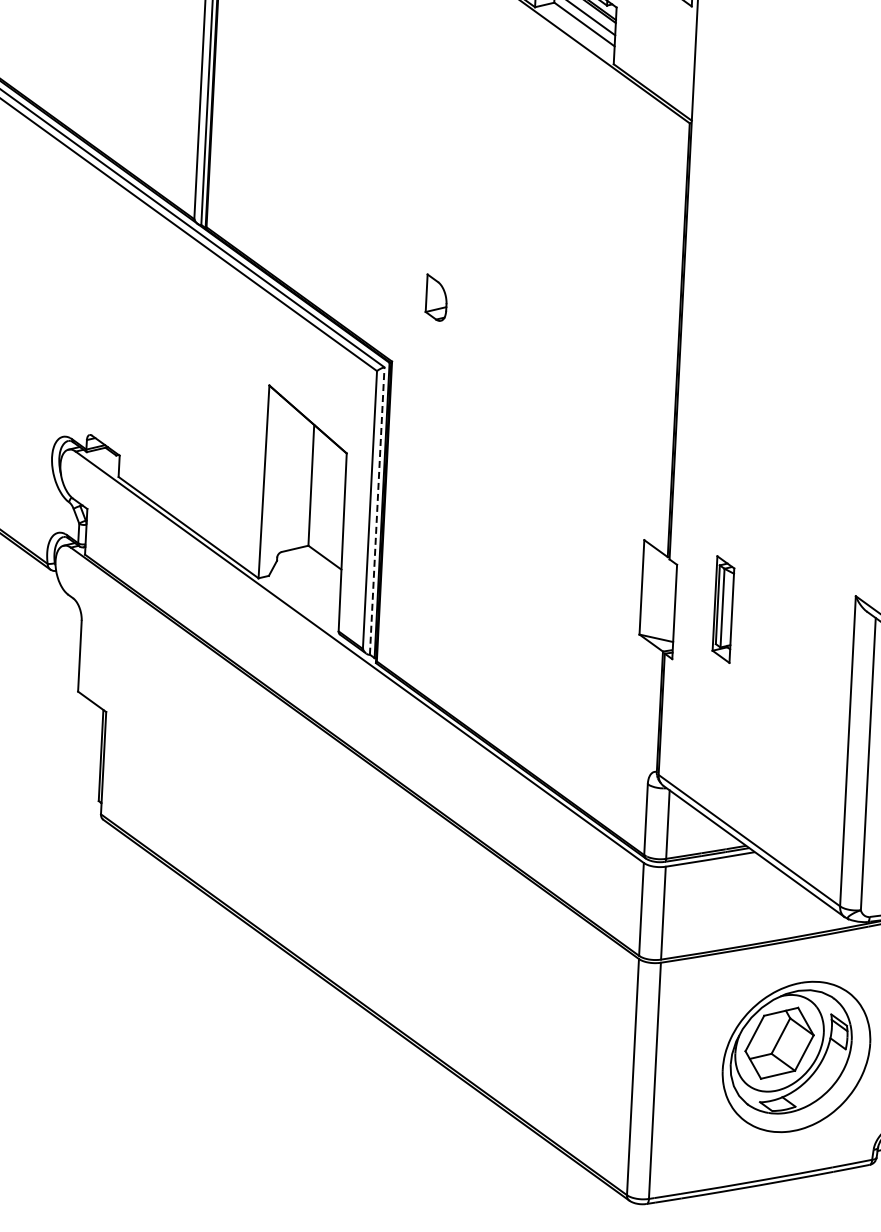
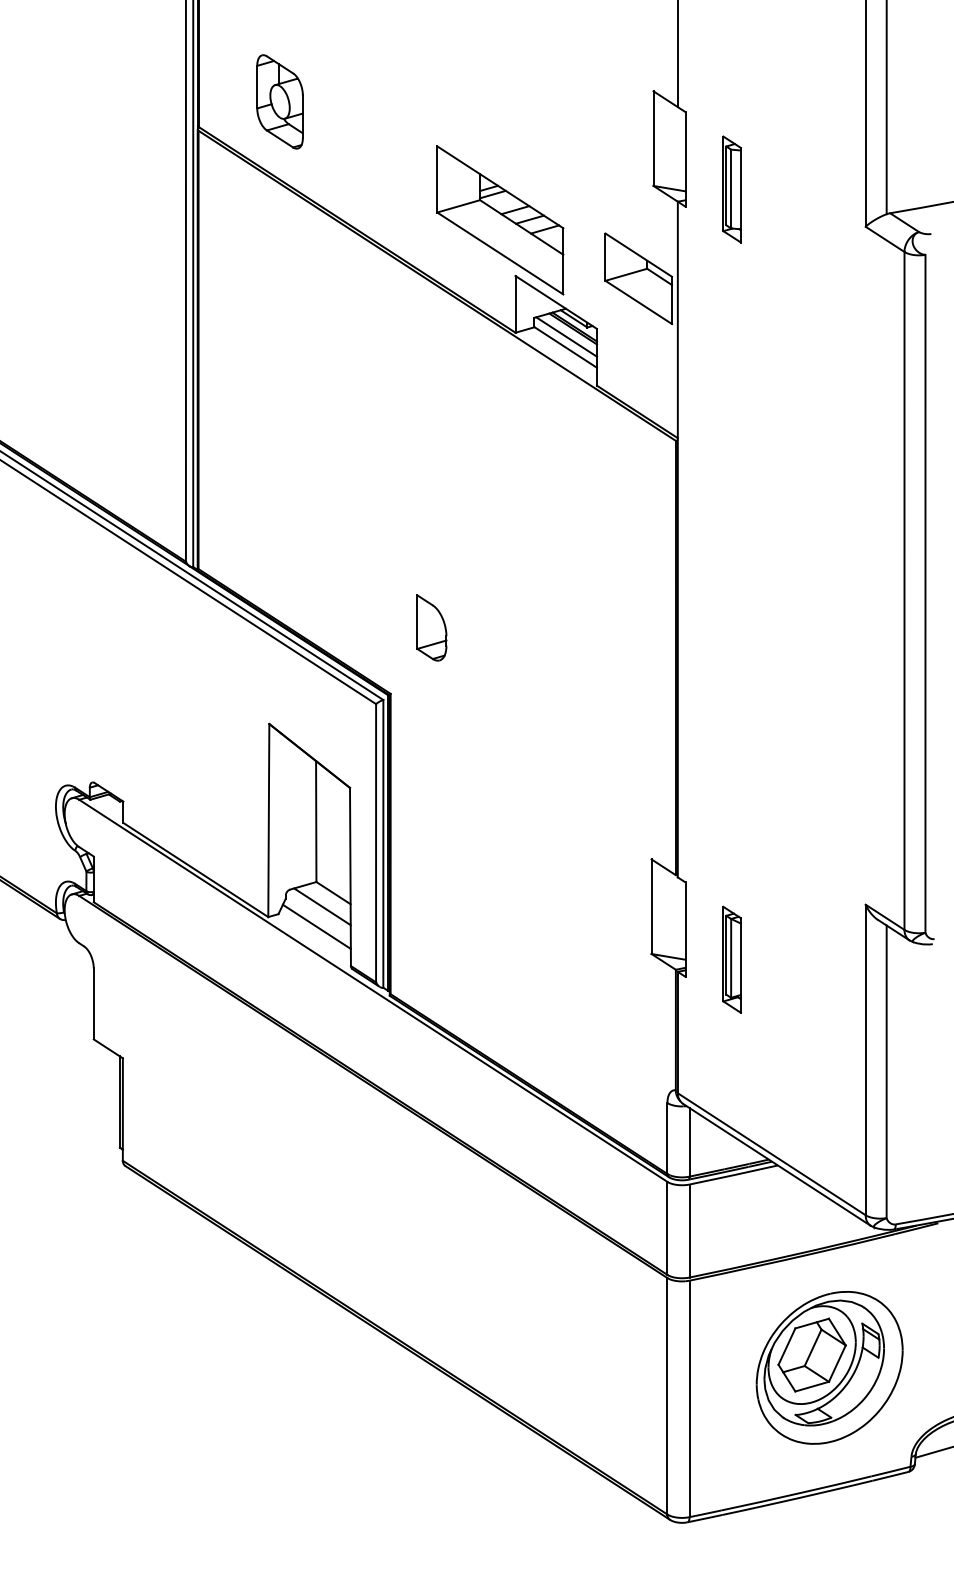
part: (436, 297) -> (431, 627), size x1.43
line: (377, 510) -> (383, 843), dashed -> solid
line: (313, 570) -> (322, 906), added
line: (306, 590) -> (316, 926), added
part: (722, 609) -> (731, 959), moved

